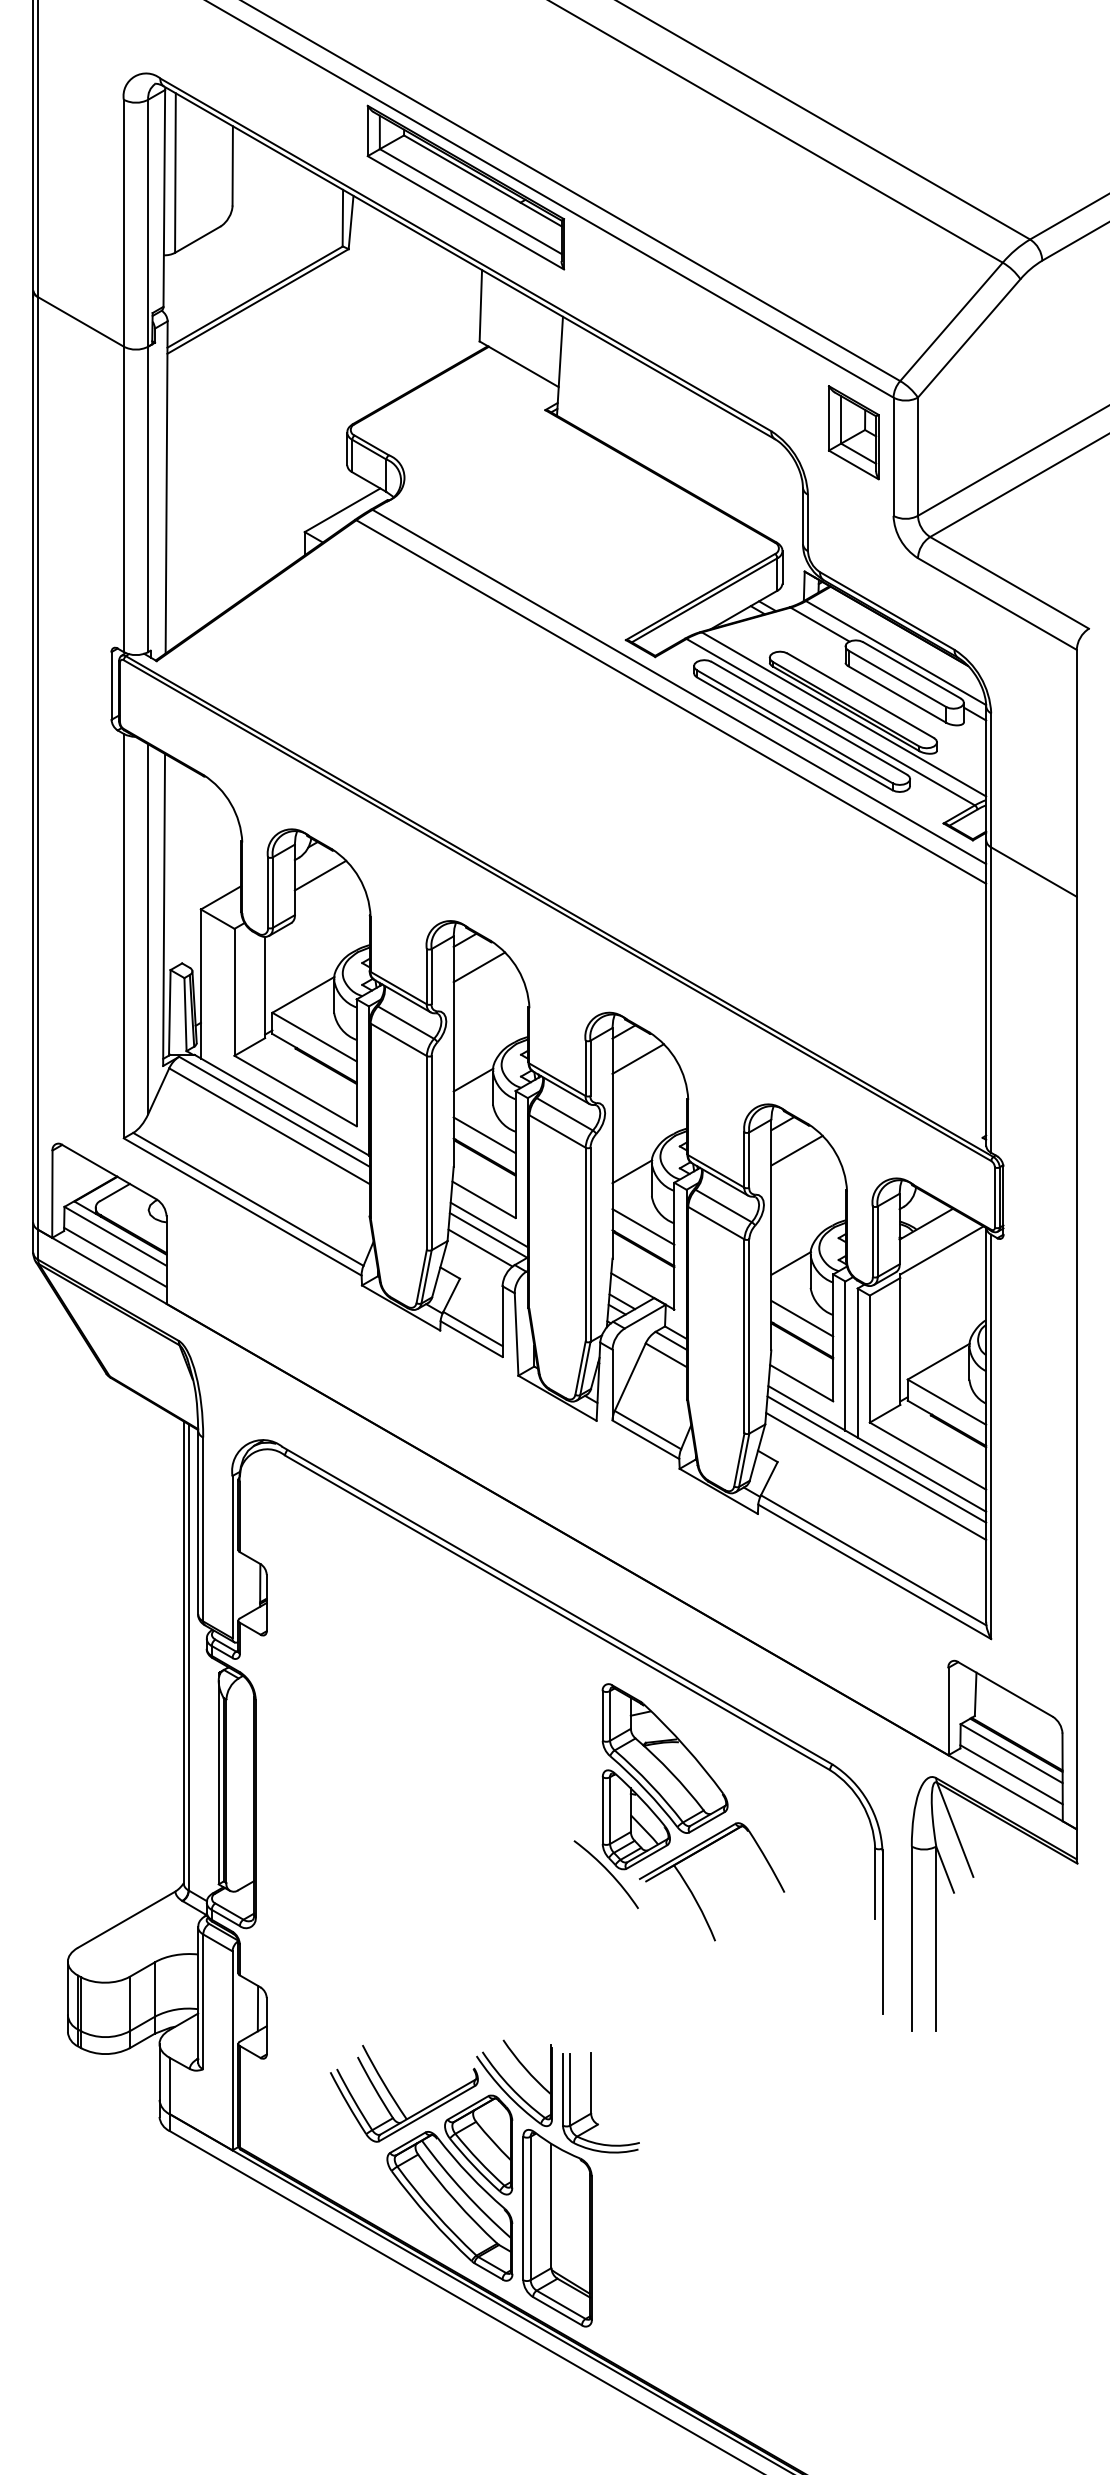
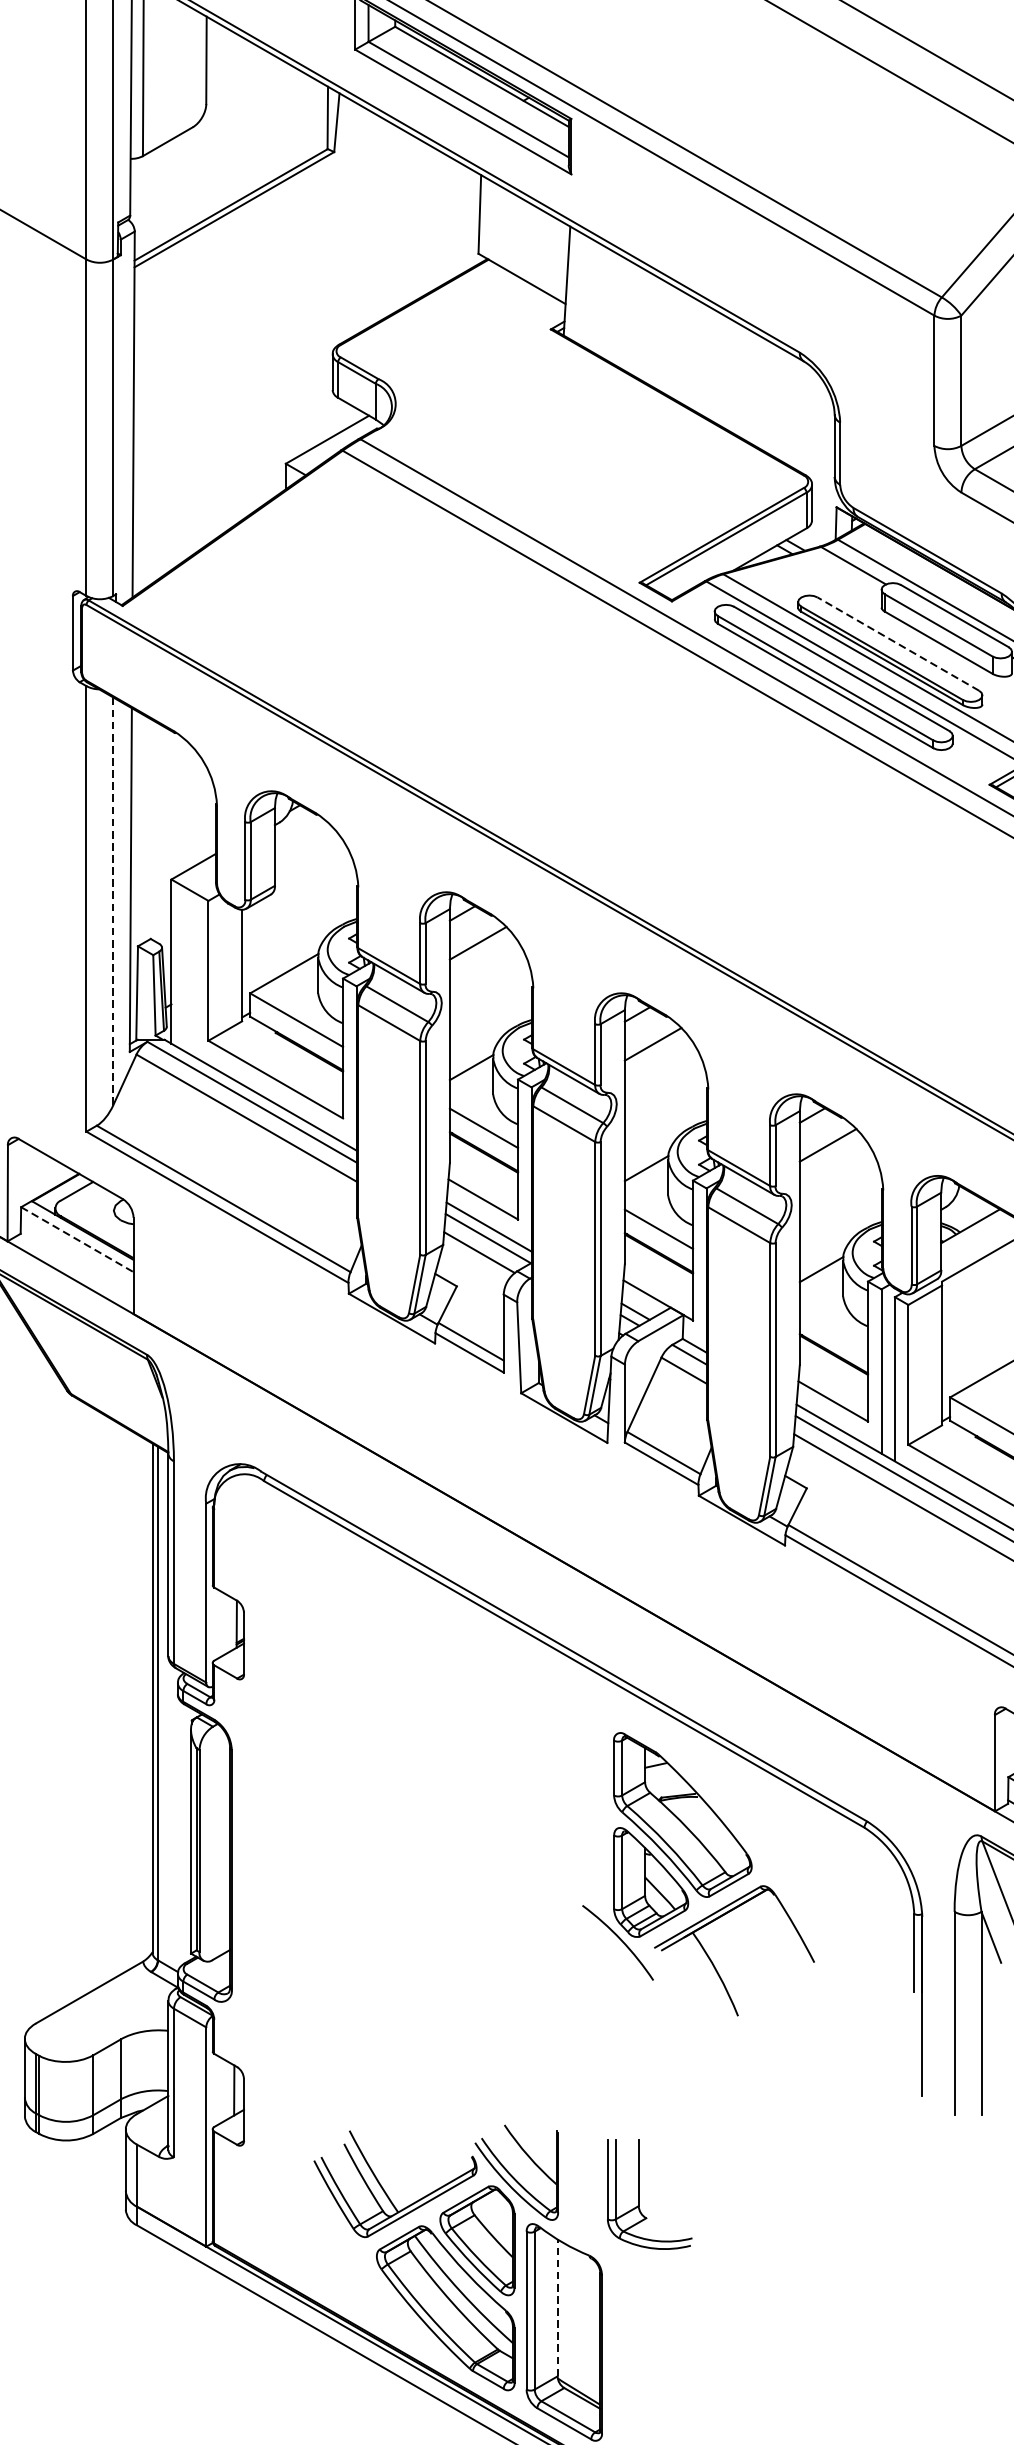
part: (853, 432) -> (890, 354), removed
line: (860, 695) -> (898, 643), solid -> dashed
line: (320, 875) -> (303, 842), removed
line: (148, 929) -> (113, 901), solid -> dashed
line: (115, 1236) -> (77, 1239), solid -> dashed
line: (115, 1256) -> (77, 1261), removed
line: (802, 1318) -> (834, 1330), removed
part: (591, 2102) -> (639, 2193), moved
line: (551, 2205) -> (557, 2307), solid -> dashed

